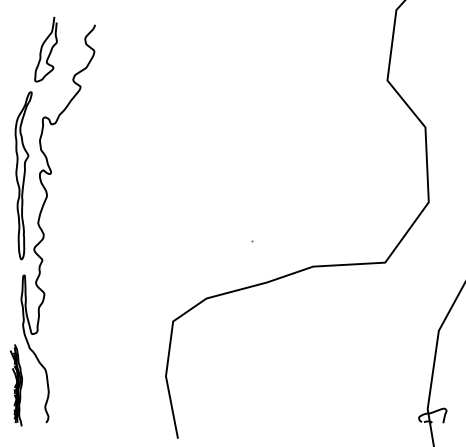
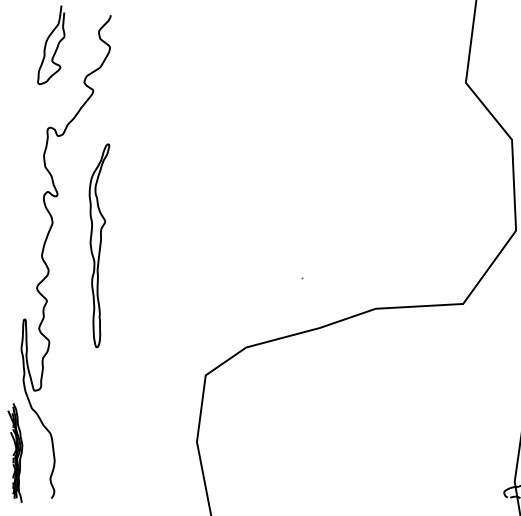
part: (23, 175) -> (99, 245), moved

